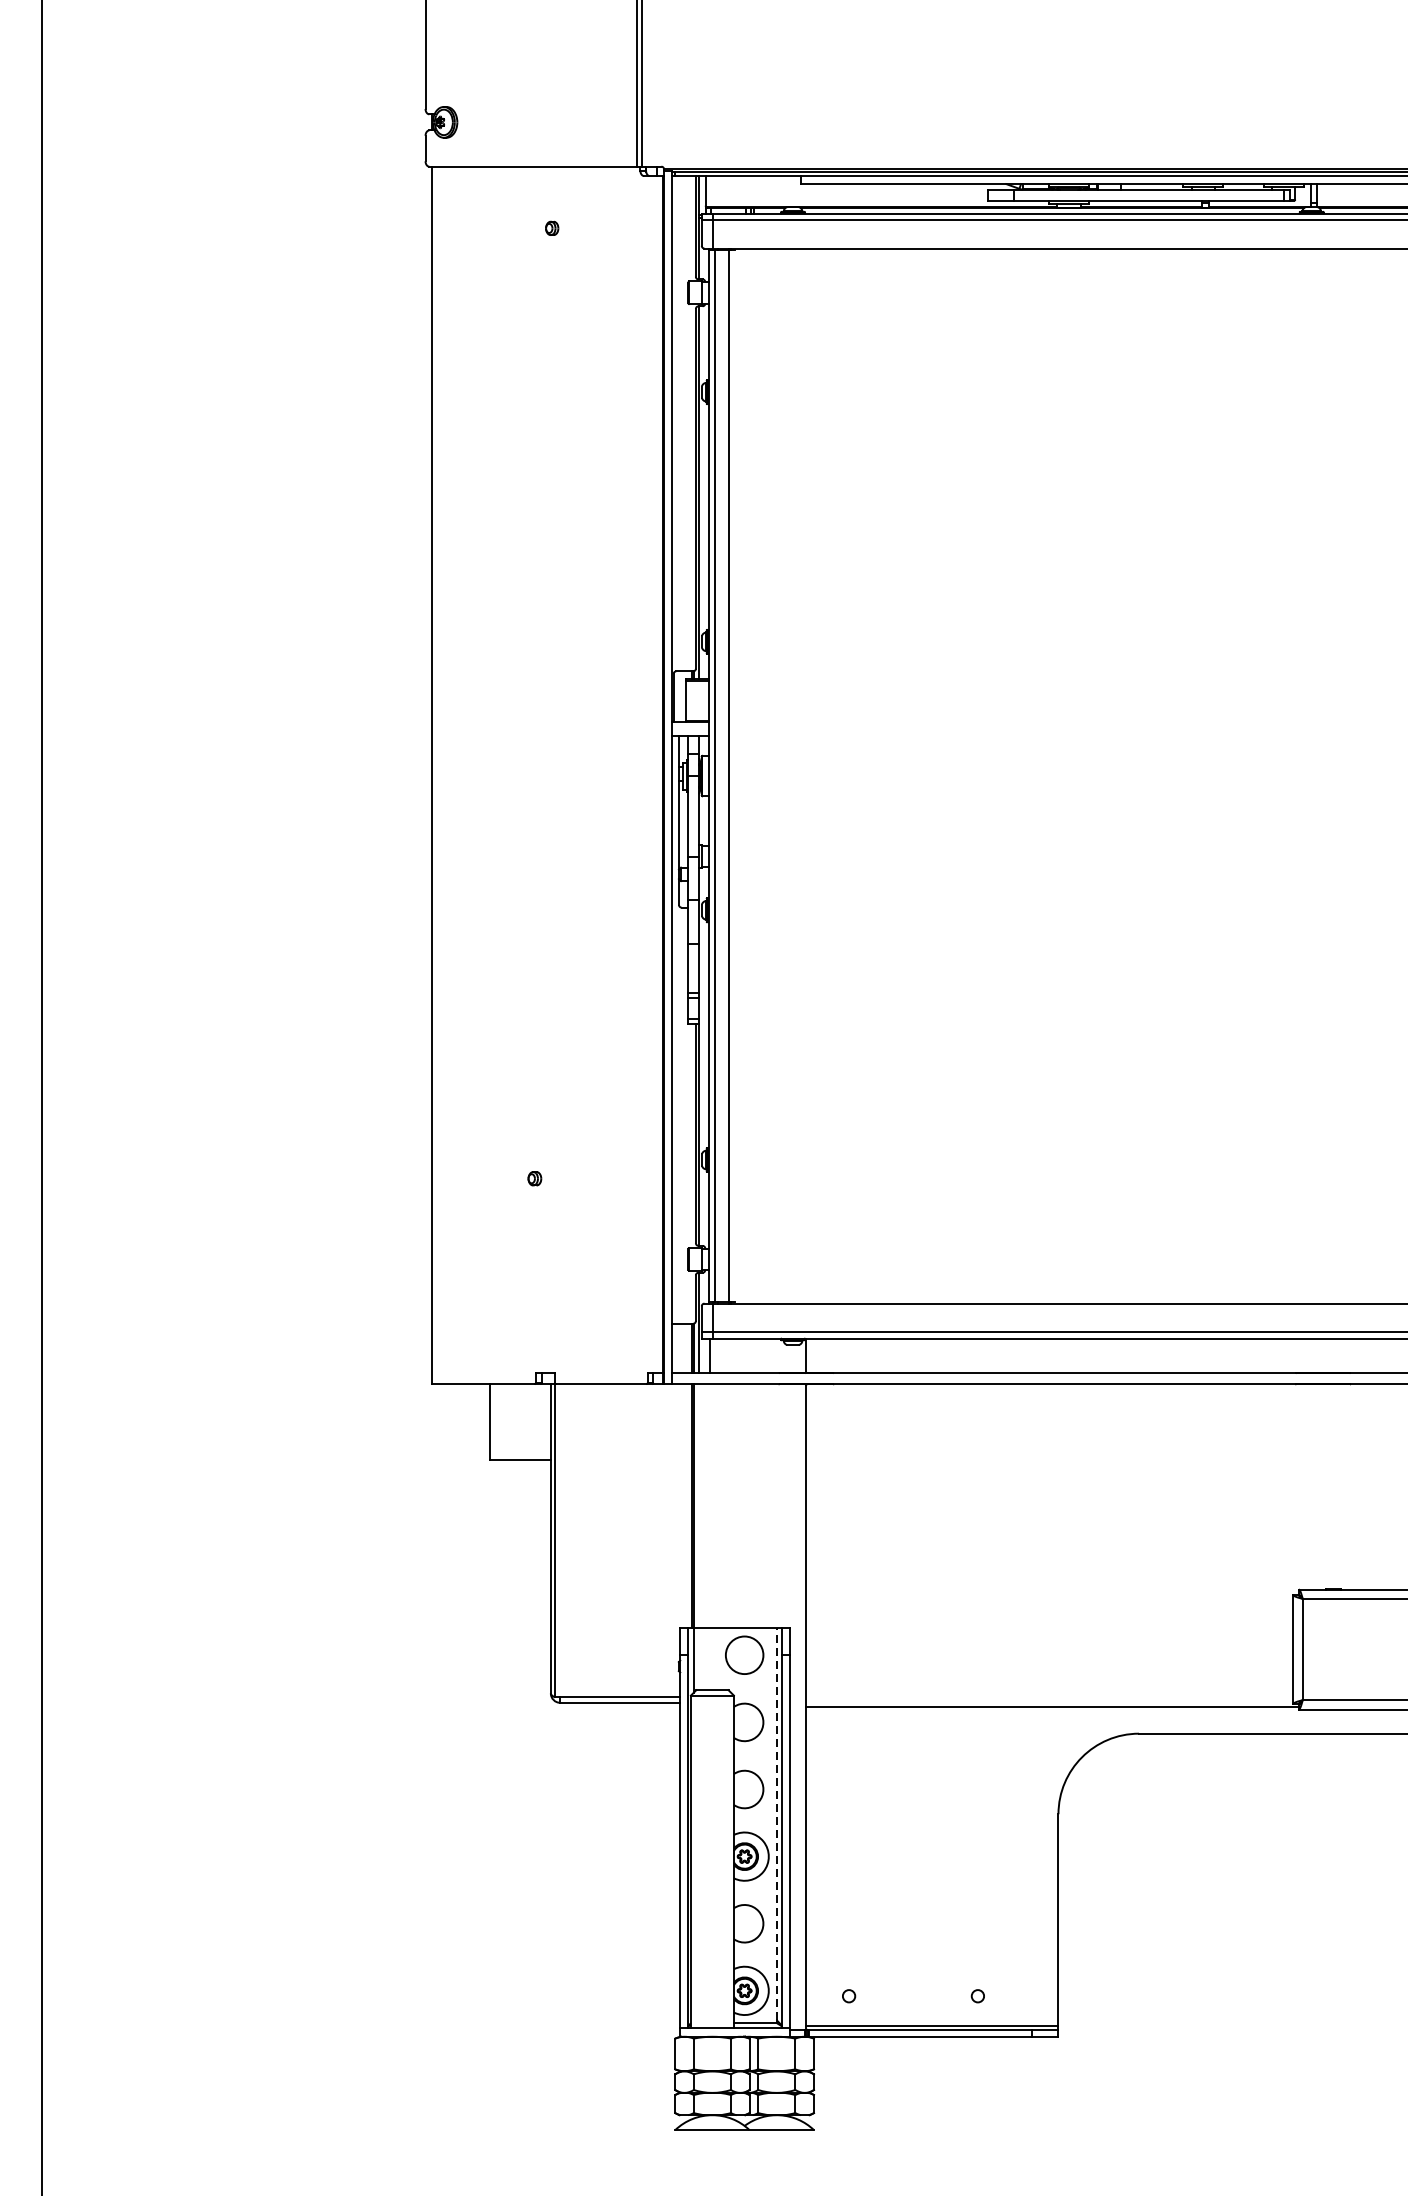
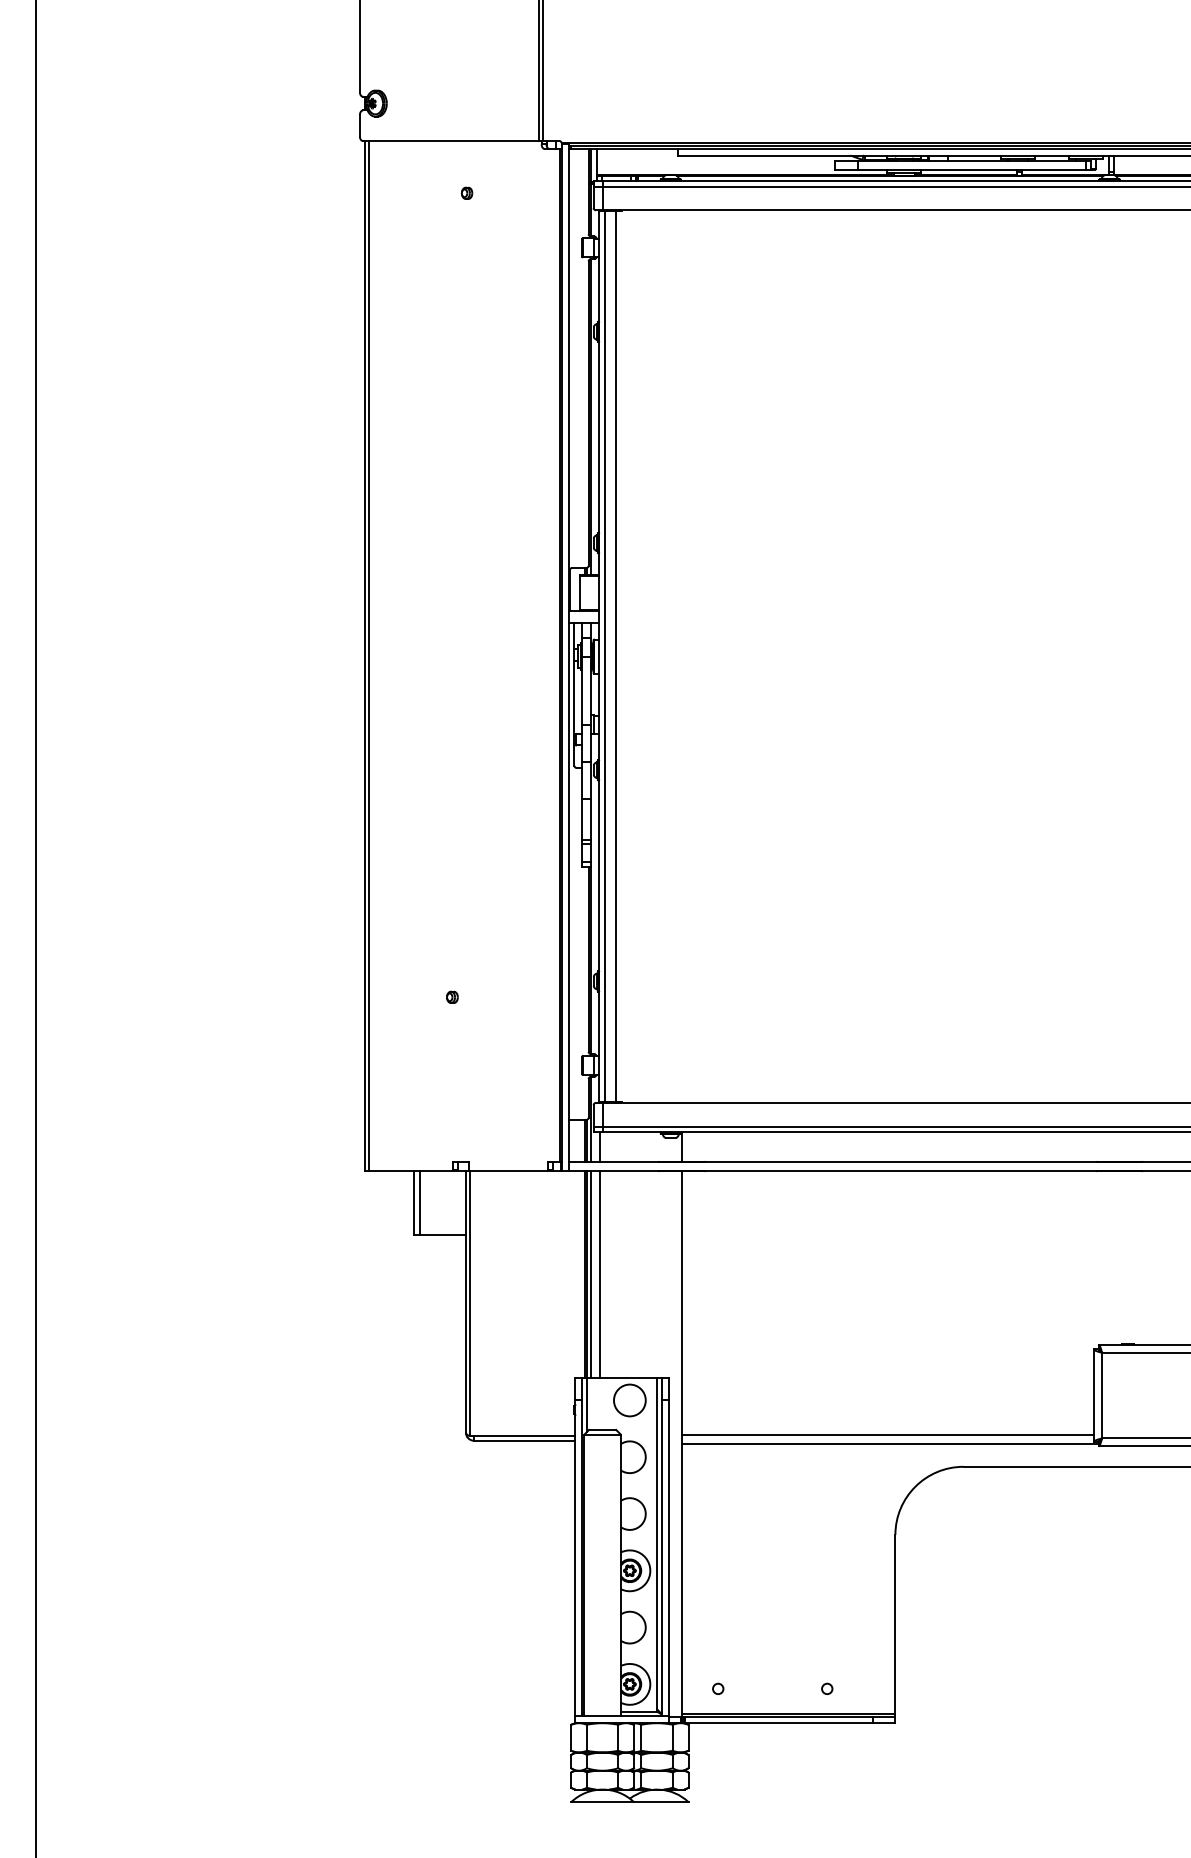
line: (435, 775) -> (368, 656), added
line: (495, 1422) -> (419, 1203), added
line: (699, 1506) -> (591, 1274), added
line: (709, 1506) -> (600, 1274), added
line: (1050, 1696) -> (888, 1435), added
line: (777, 1824) -> (657, 1543), dashed -> solid

